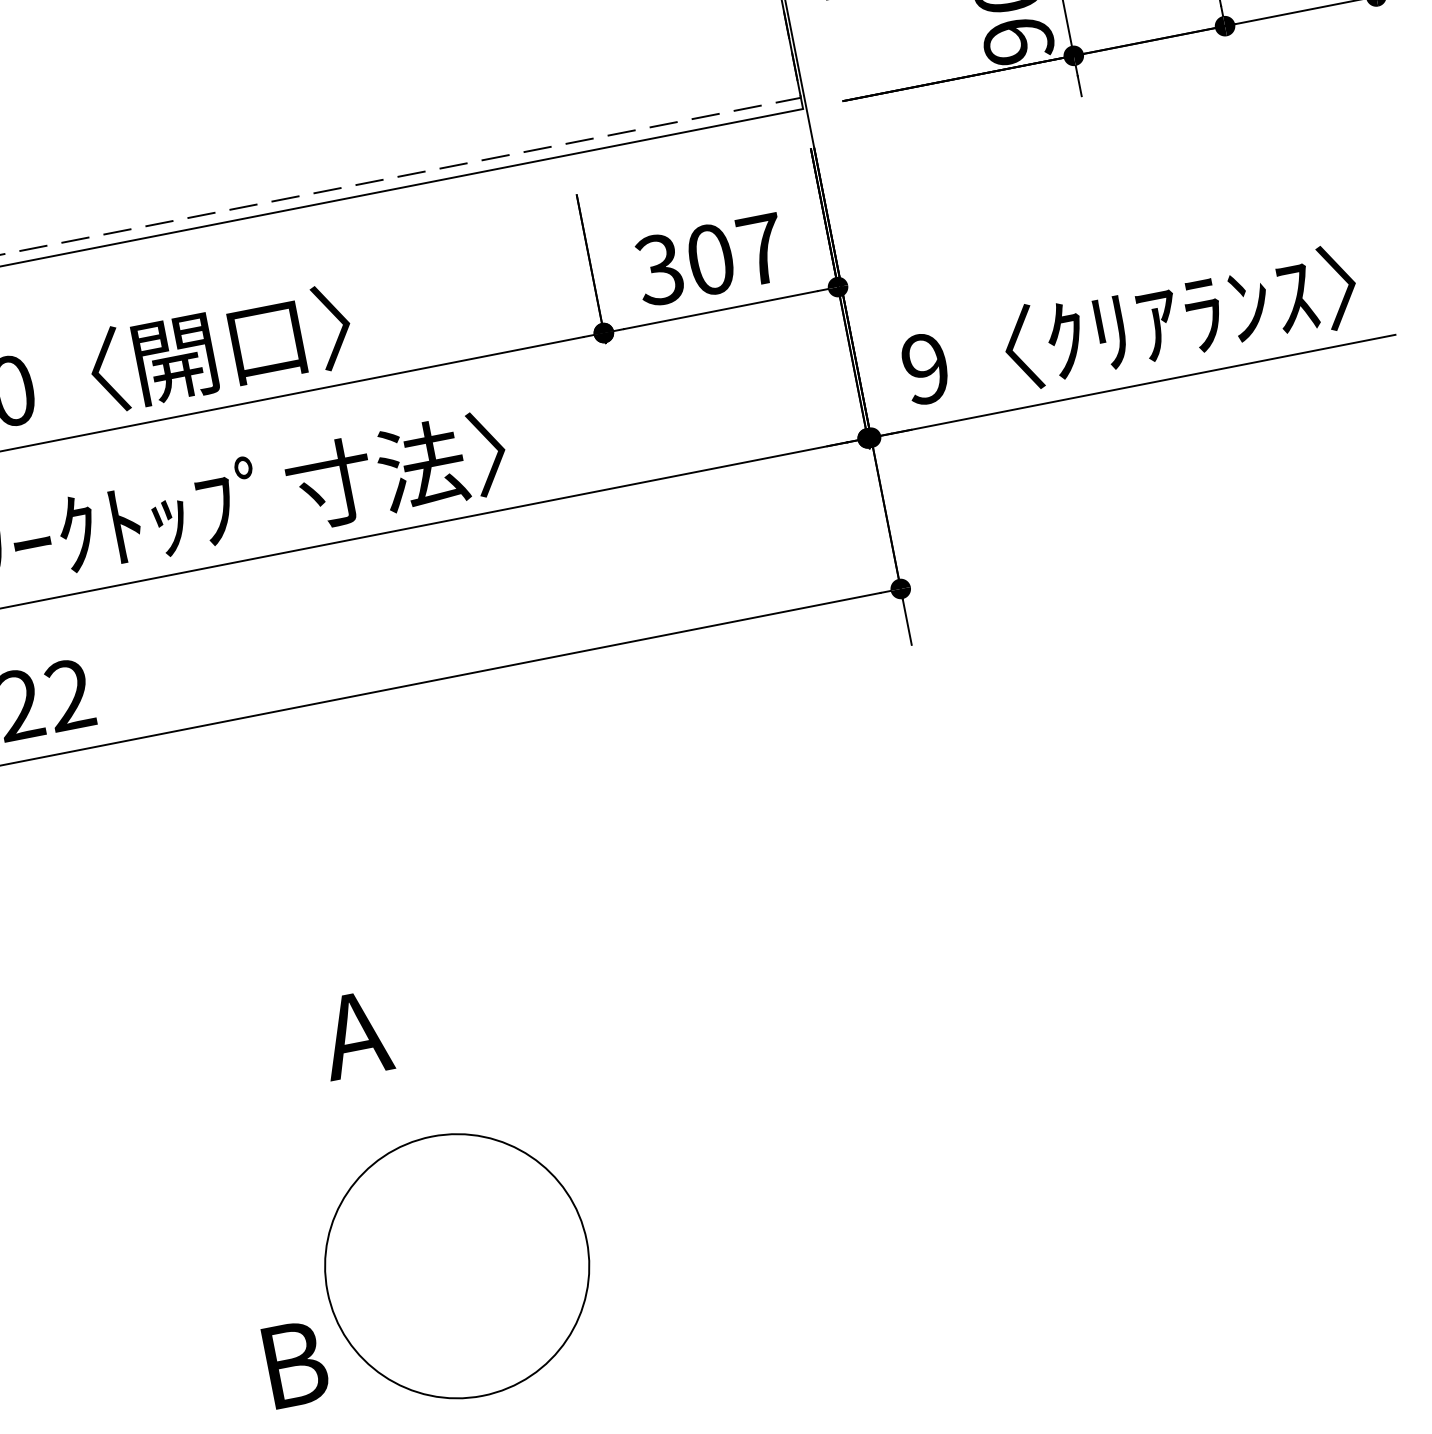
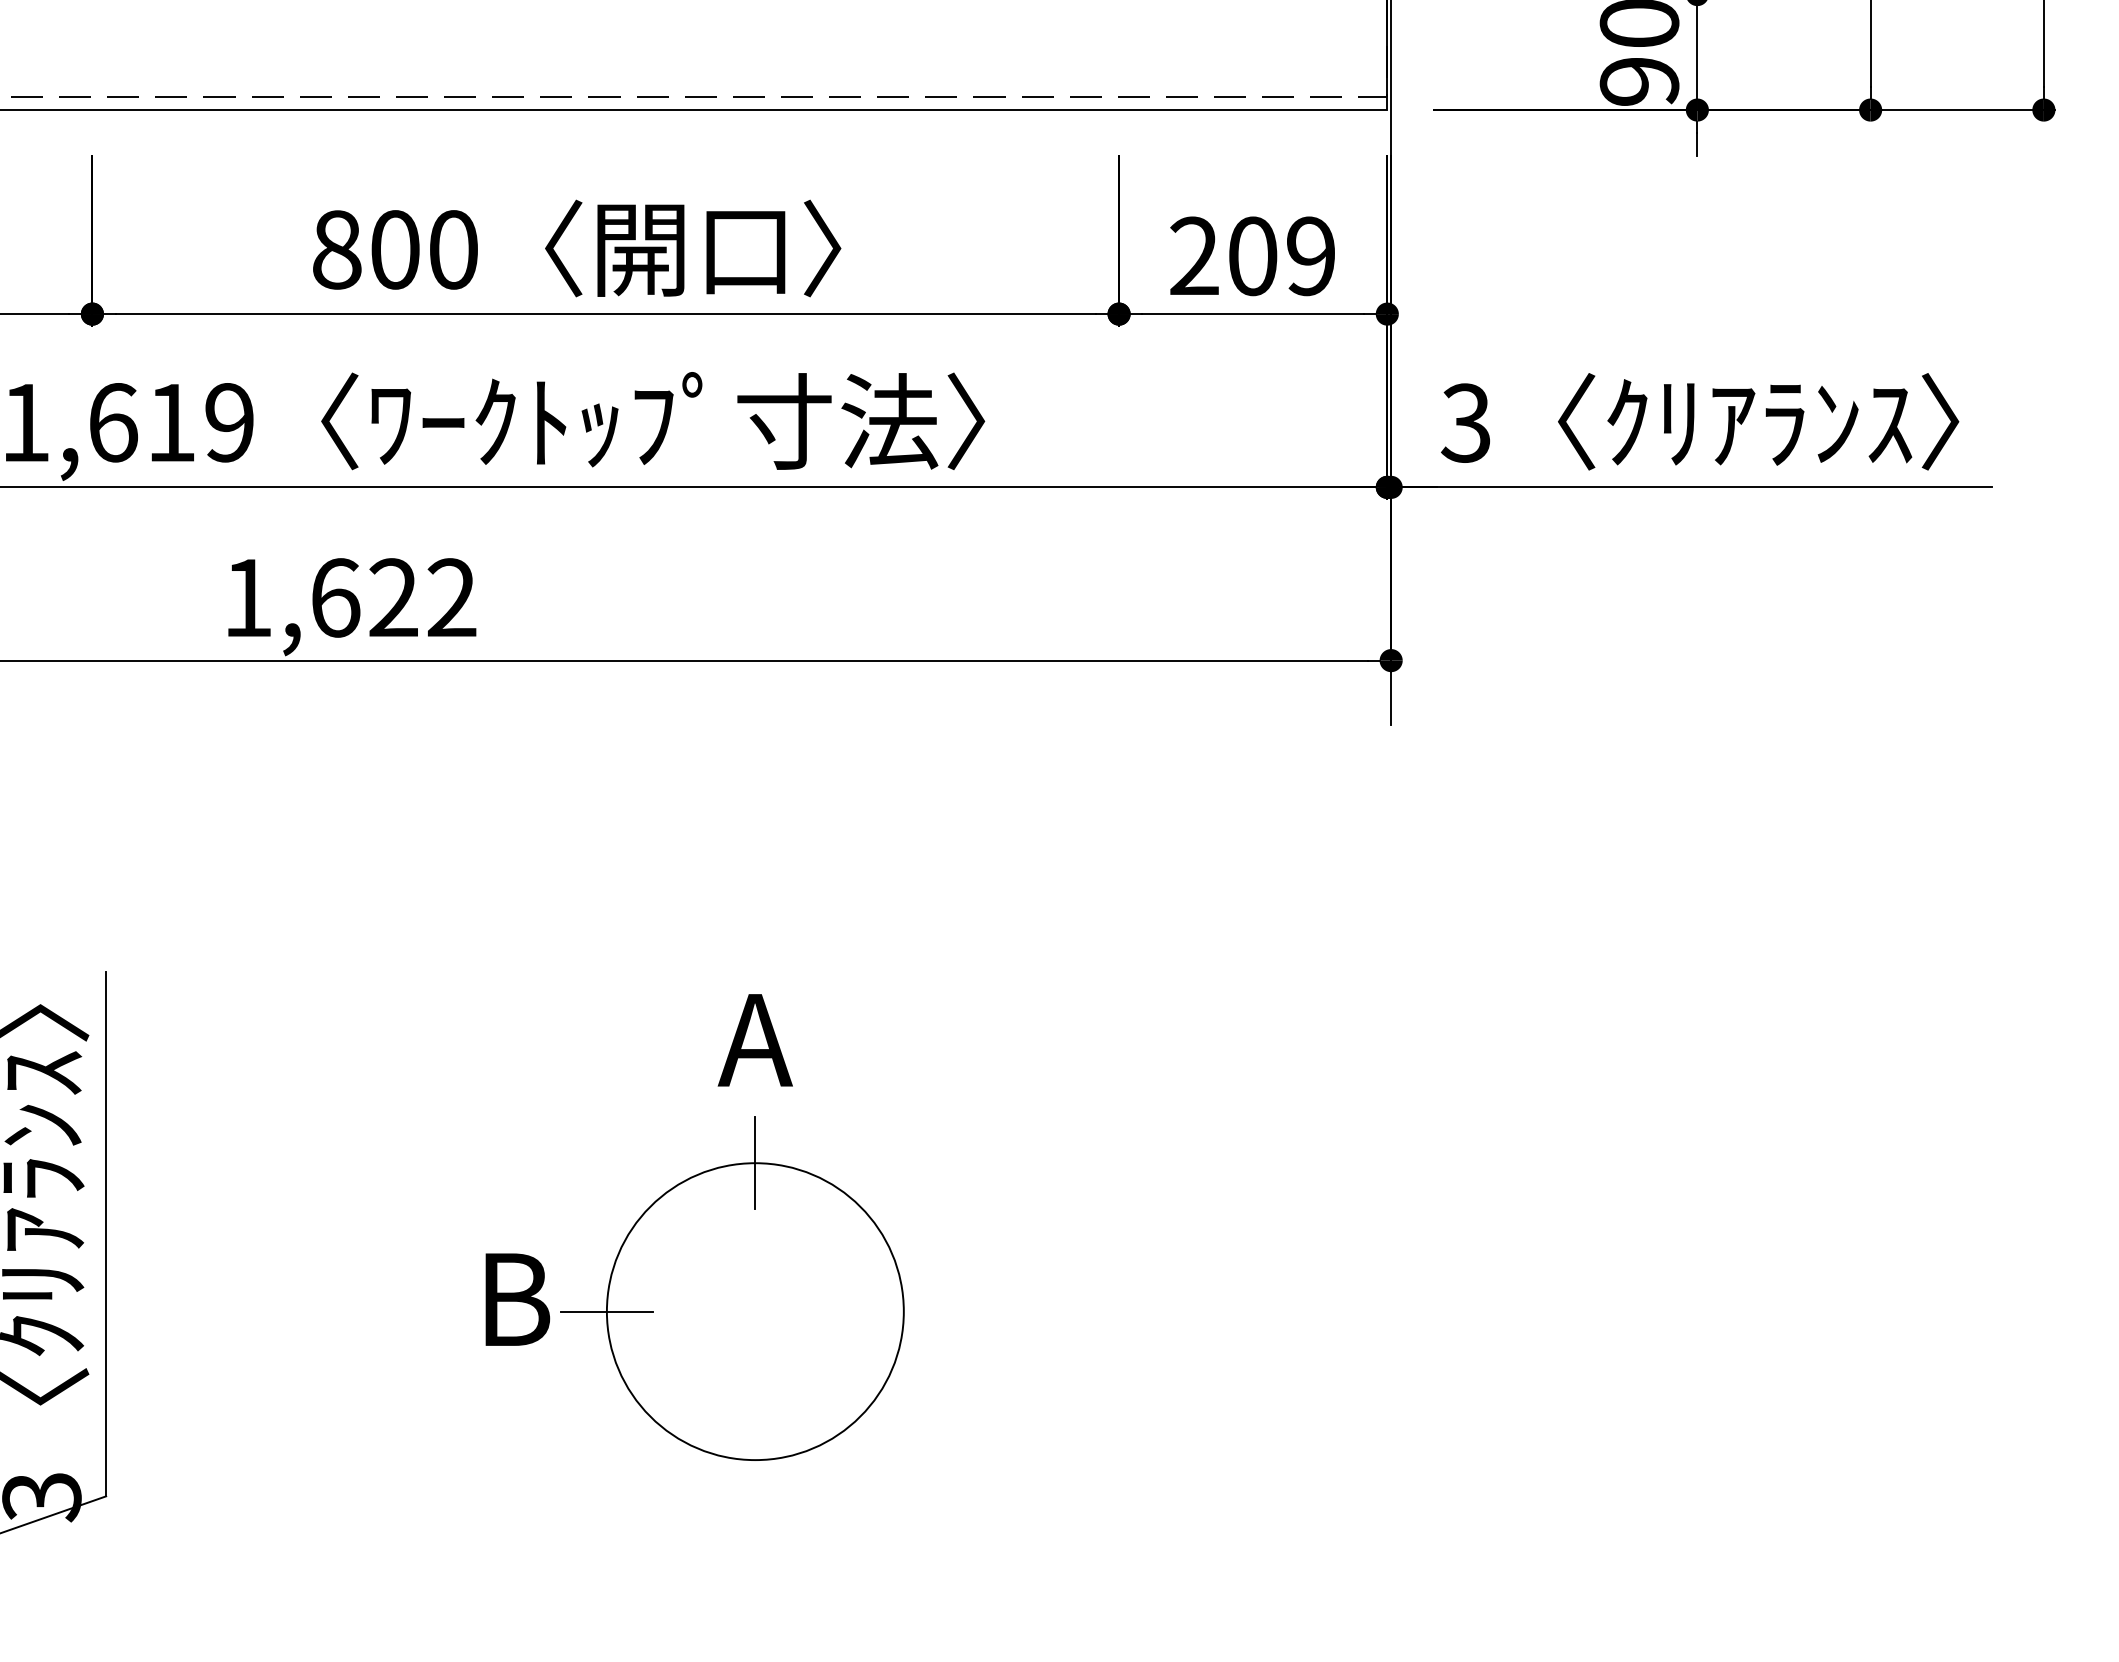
text: (710, 259) -> (1252, 256), 307 -> 209
text: (924, 368) -> (1465, 422), 9 -> 3
text: (354, 1035) -> (754, 1040), moved
line: (431, 1136) -> (755, 1163), added
line: (327, 1291) -> (606, 1311), added
text: (296, 1363) -> (517, 1299), moved

